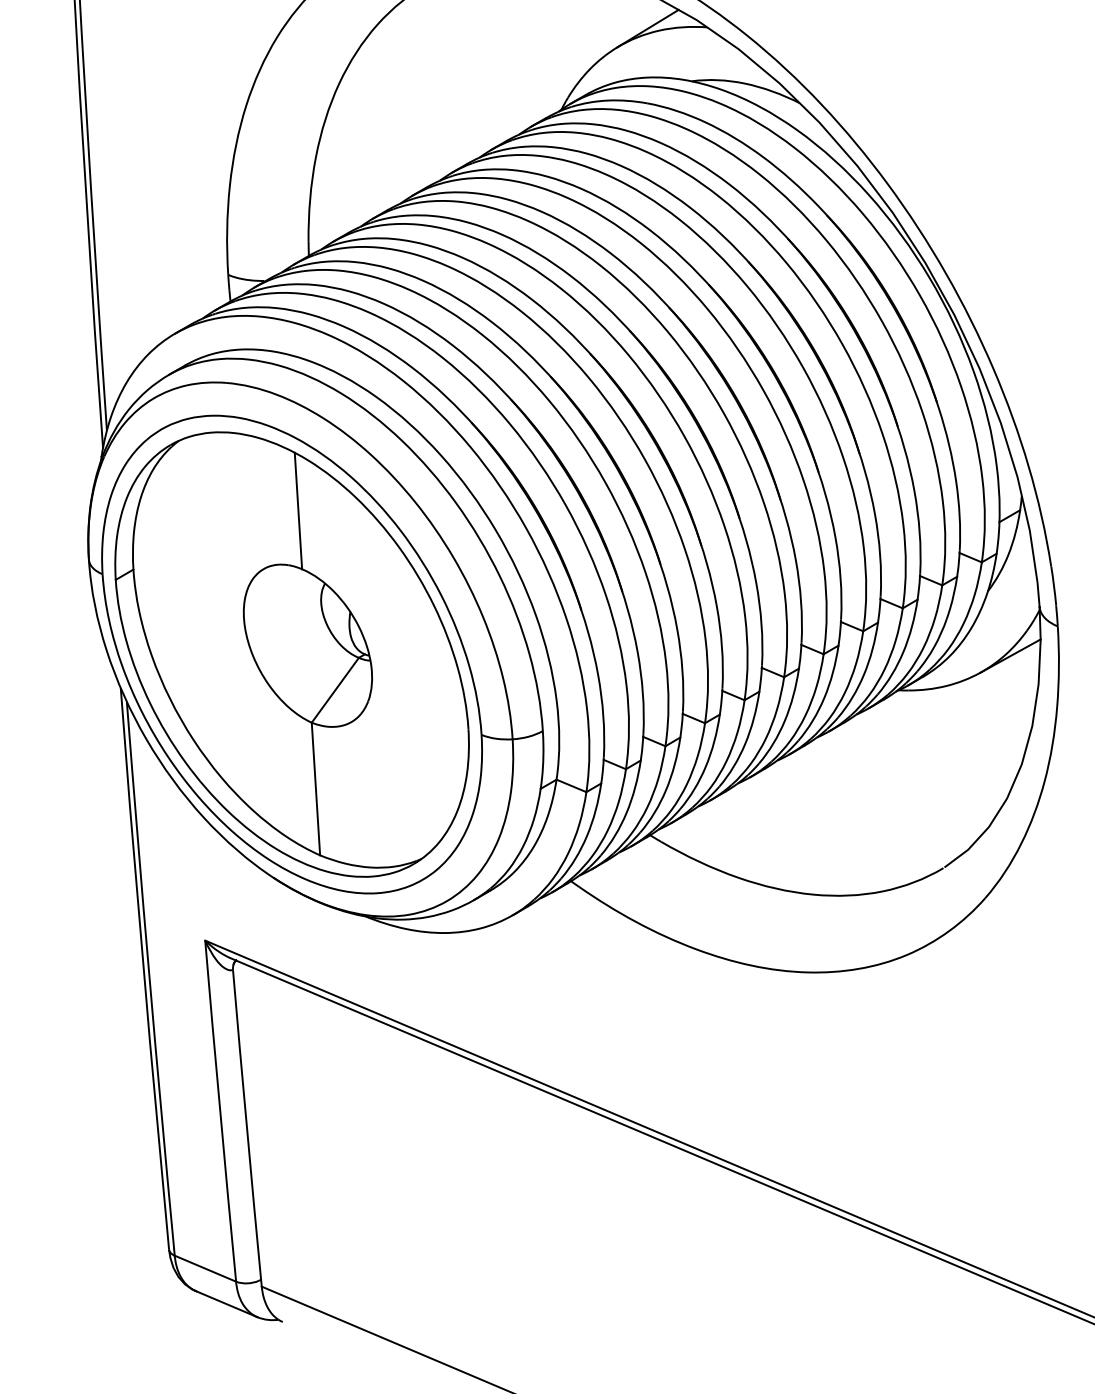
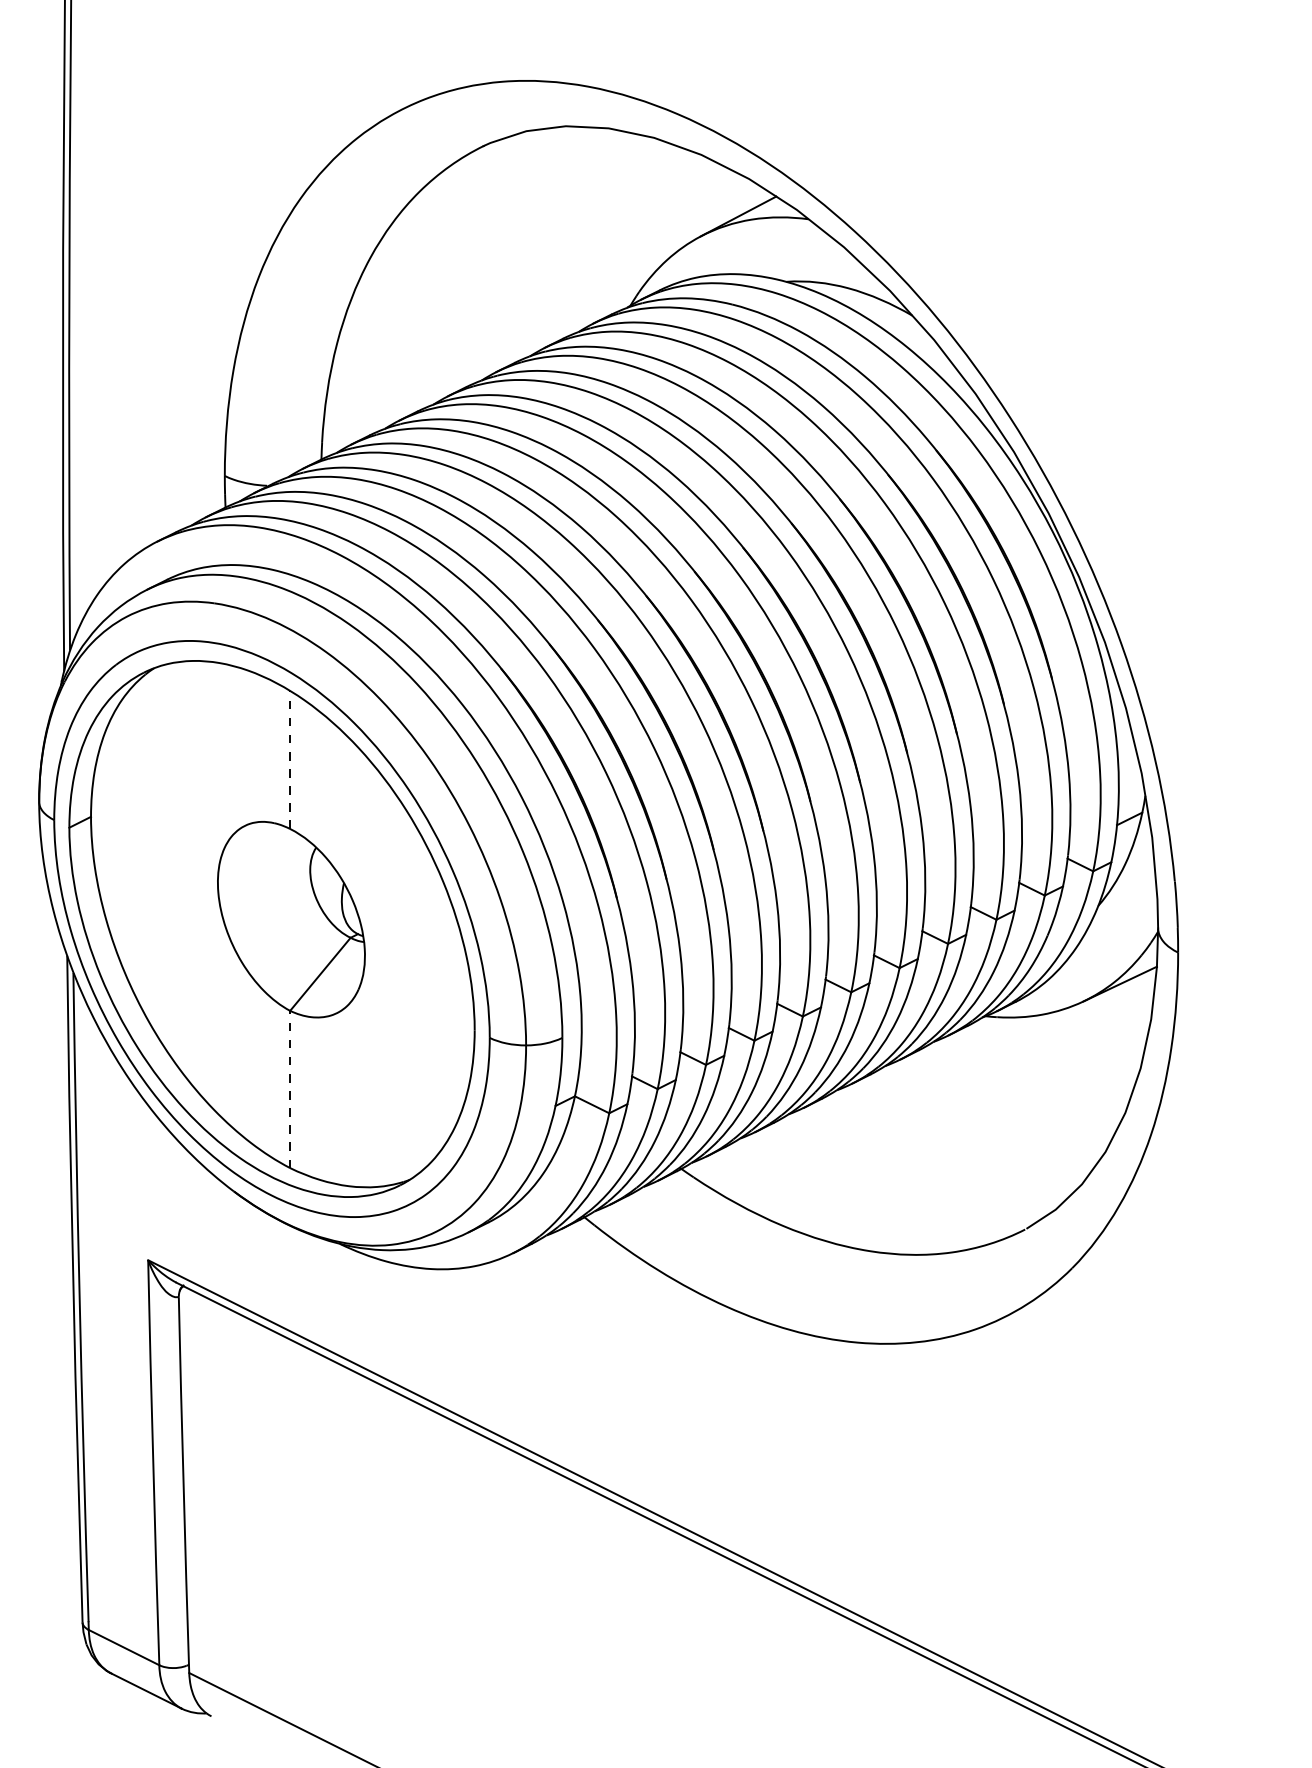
line: (298, 510) -> (290, 759), solid -> dashed
line: (316, 789) -> (290, 1089), solid -> dashed

